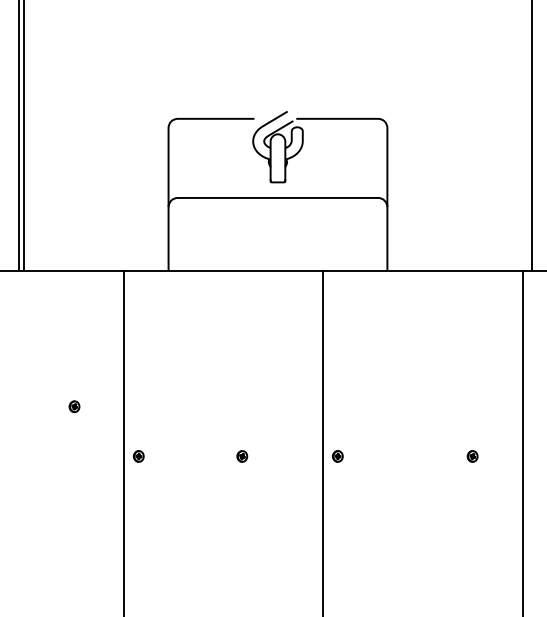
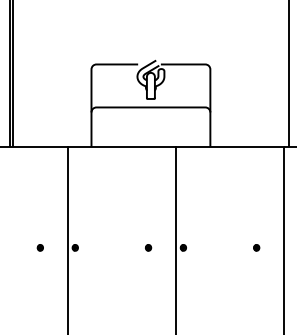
part: (72, 406) -> (39, 247), moved
part: (242, 455) -> (148, 247), moved

